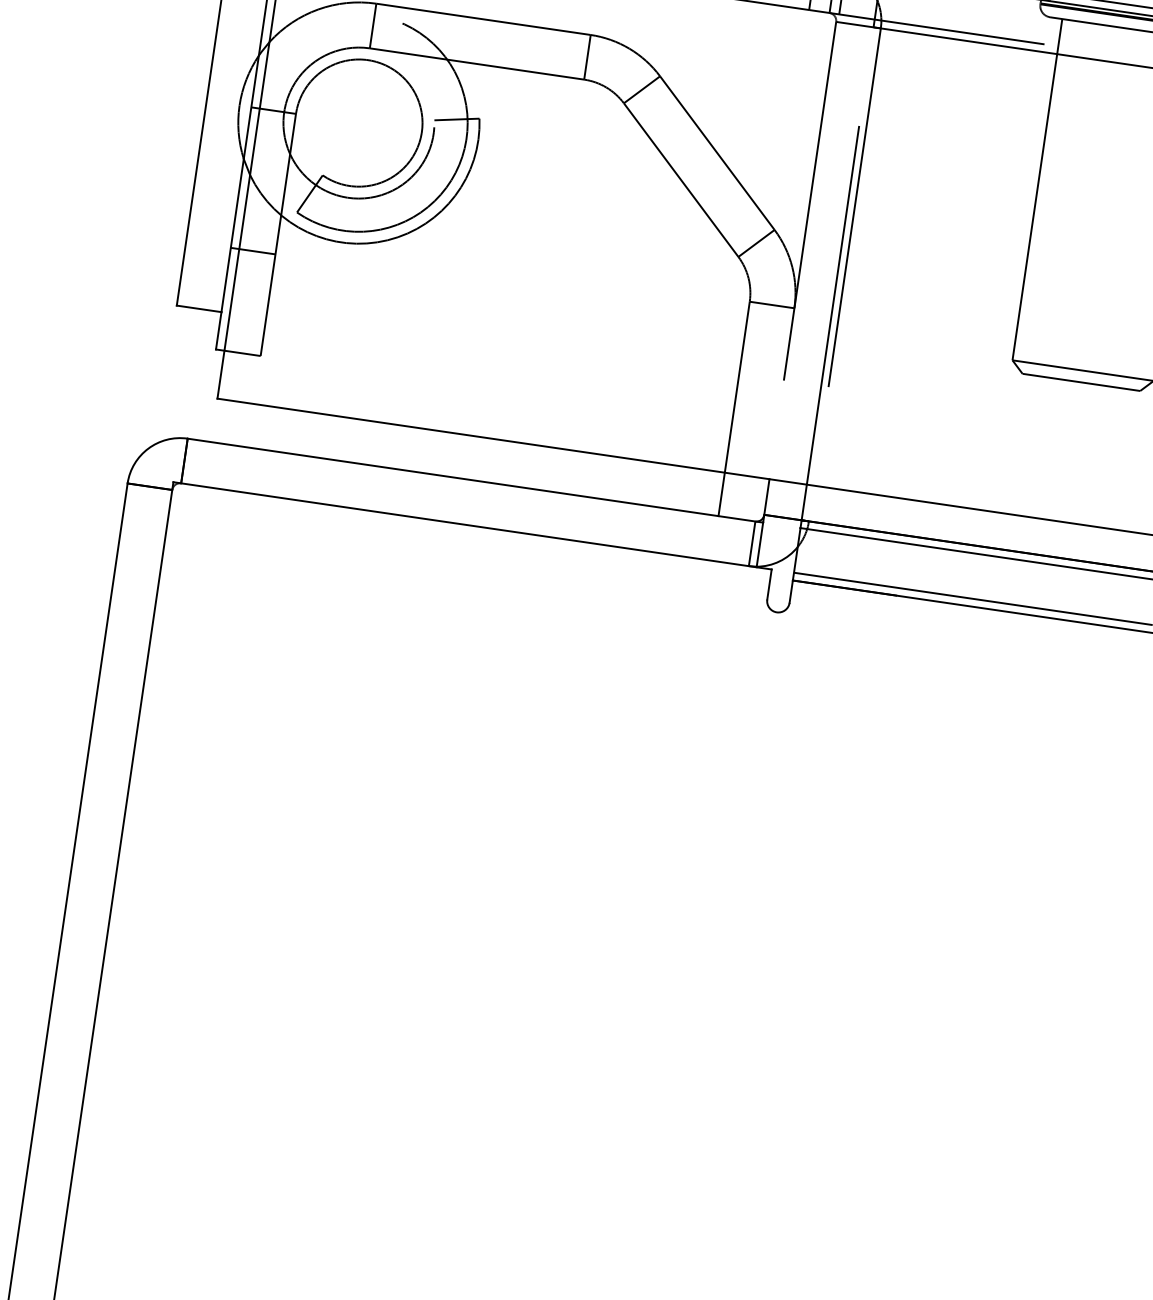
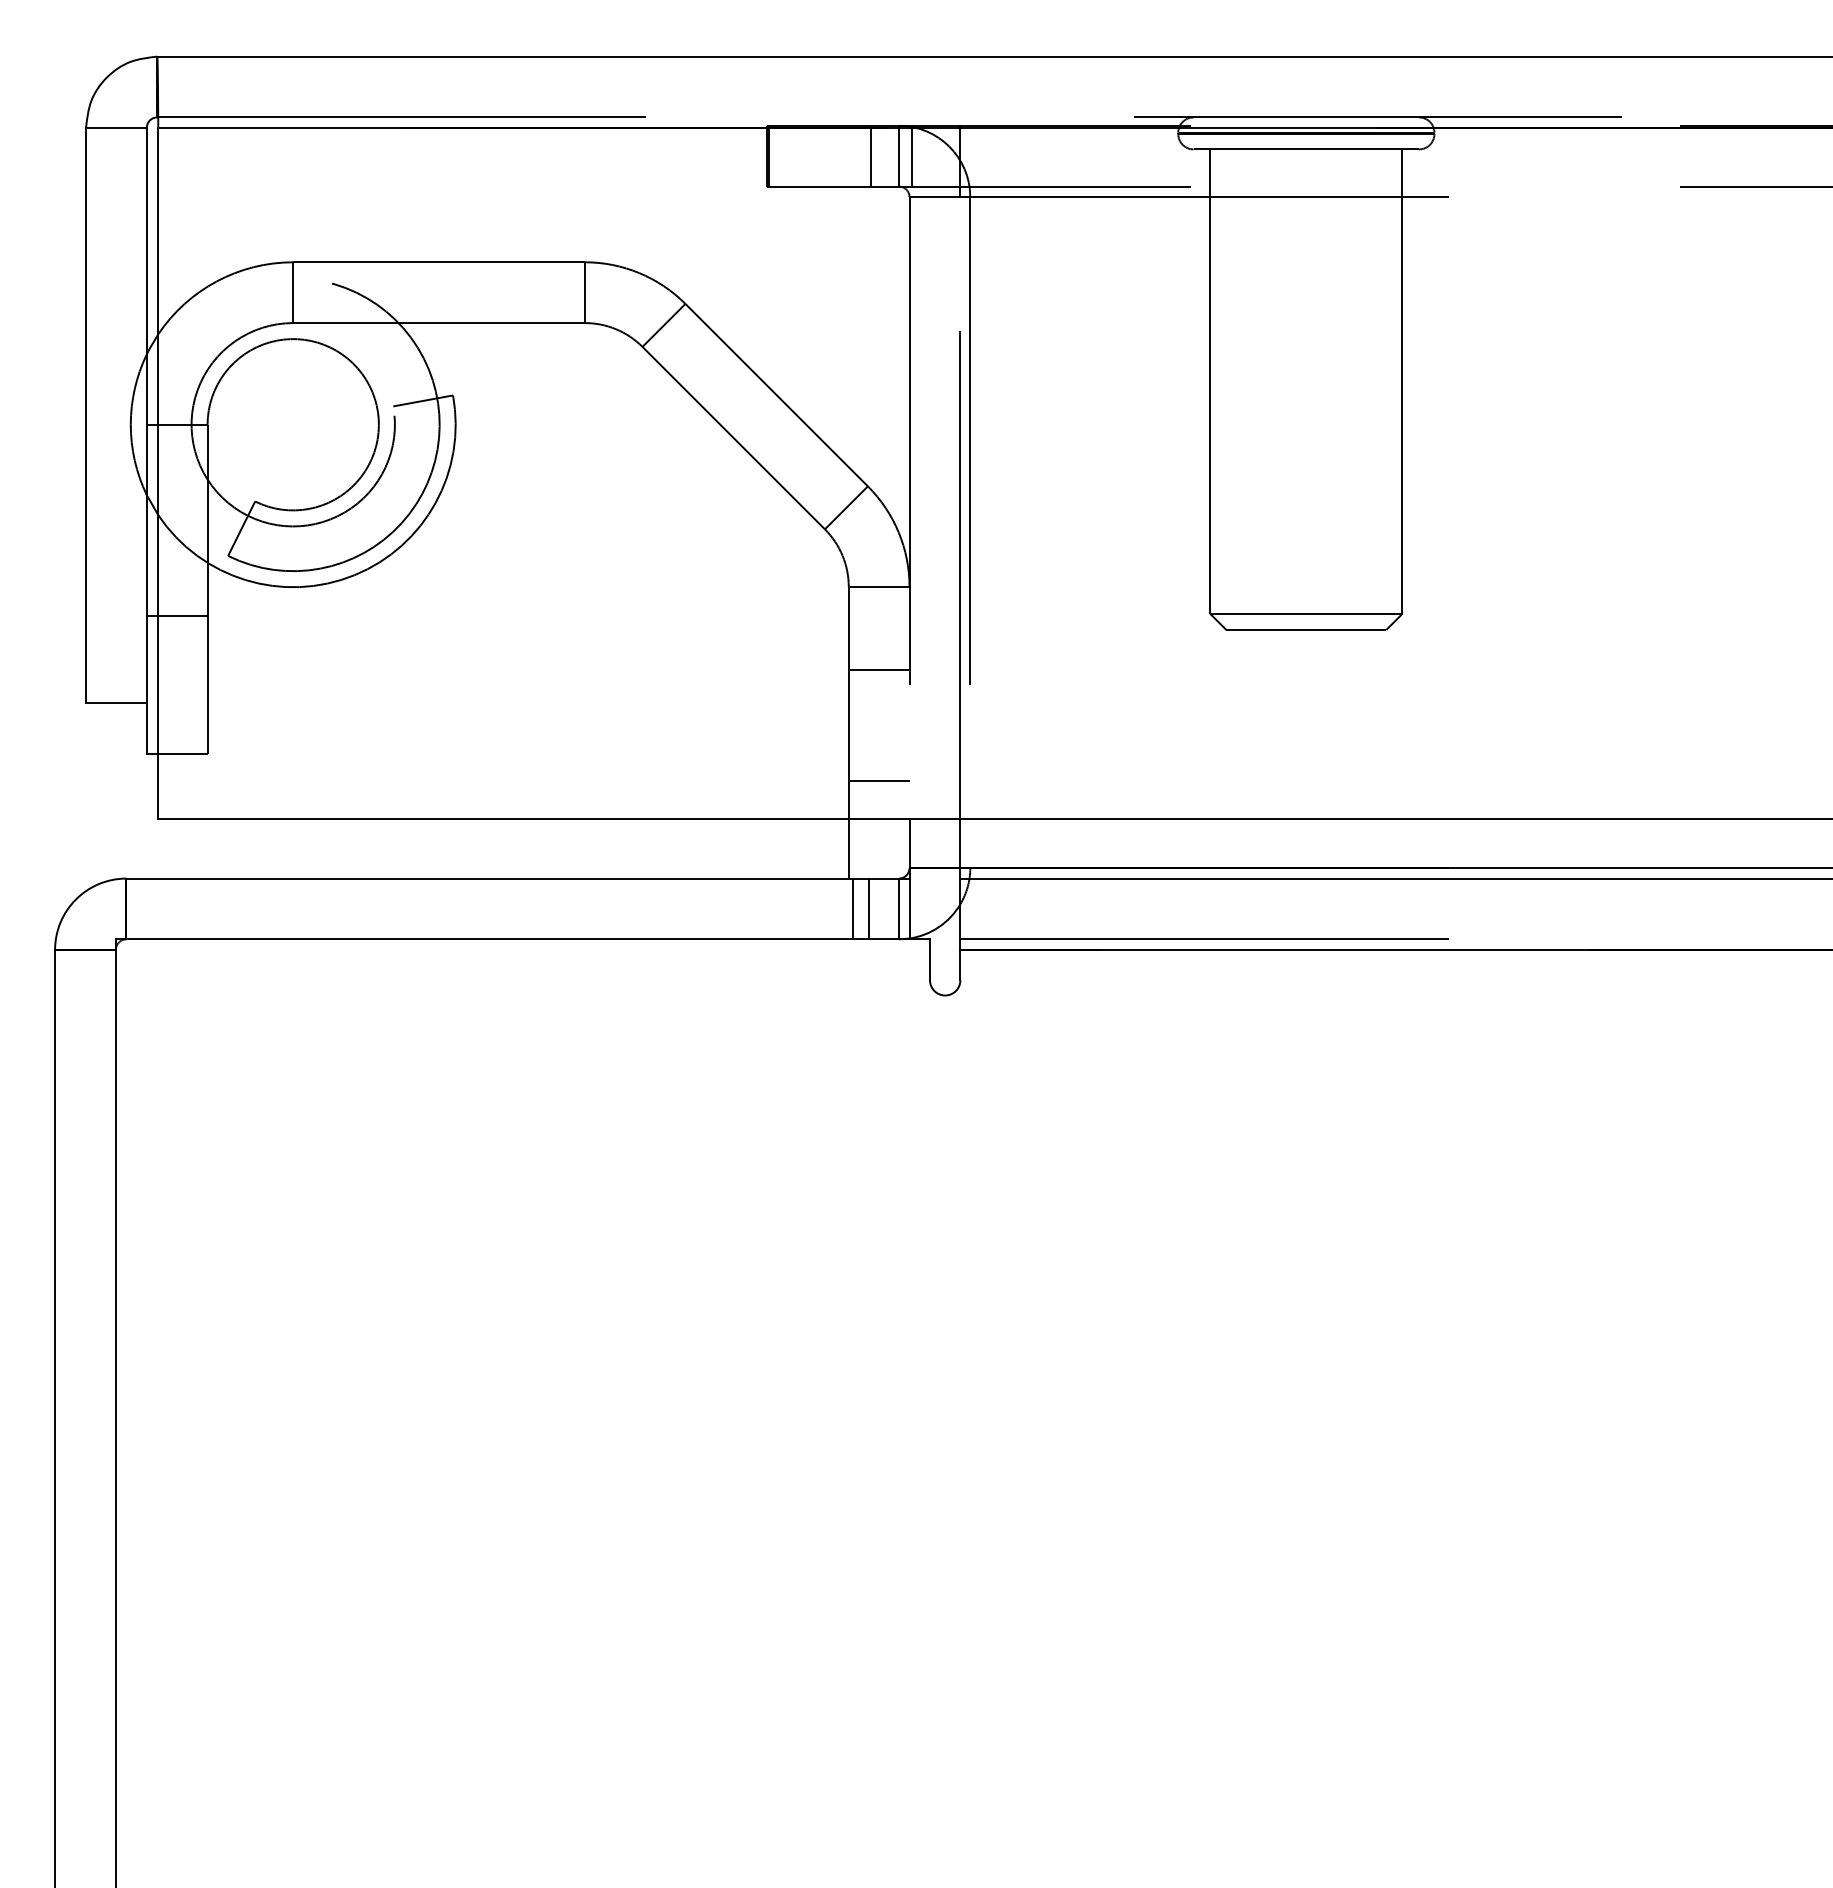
line: (762, 366) -> (878, 670), added
line: (750, 447) -> (878, 780), added
line: (718, 538) -> (853, 908), added
line: (729, 540) -> (868, 908), added

